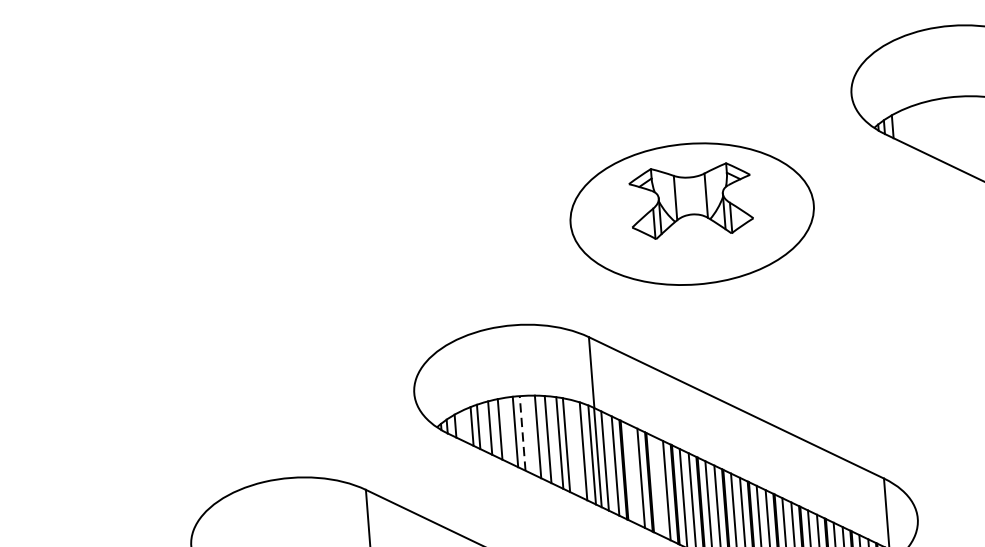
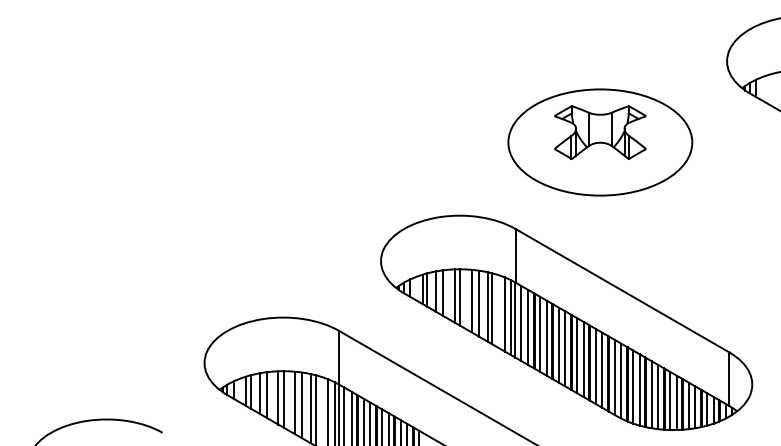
line: (523, 433) -> (460, 297), dashed -> solid
line: (632, 472) -> (540, 333), added
line: (657, 485) -> (558, 344), added

